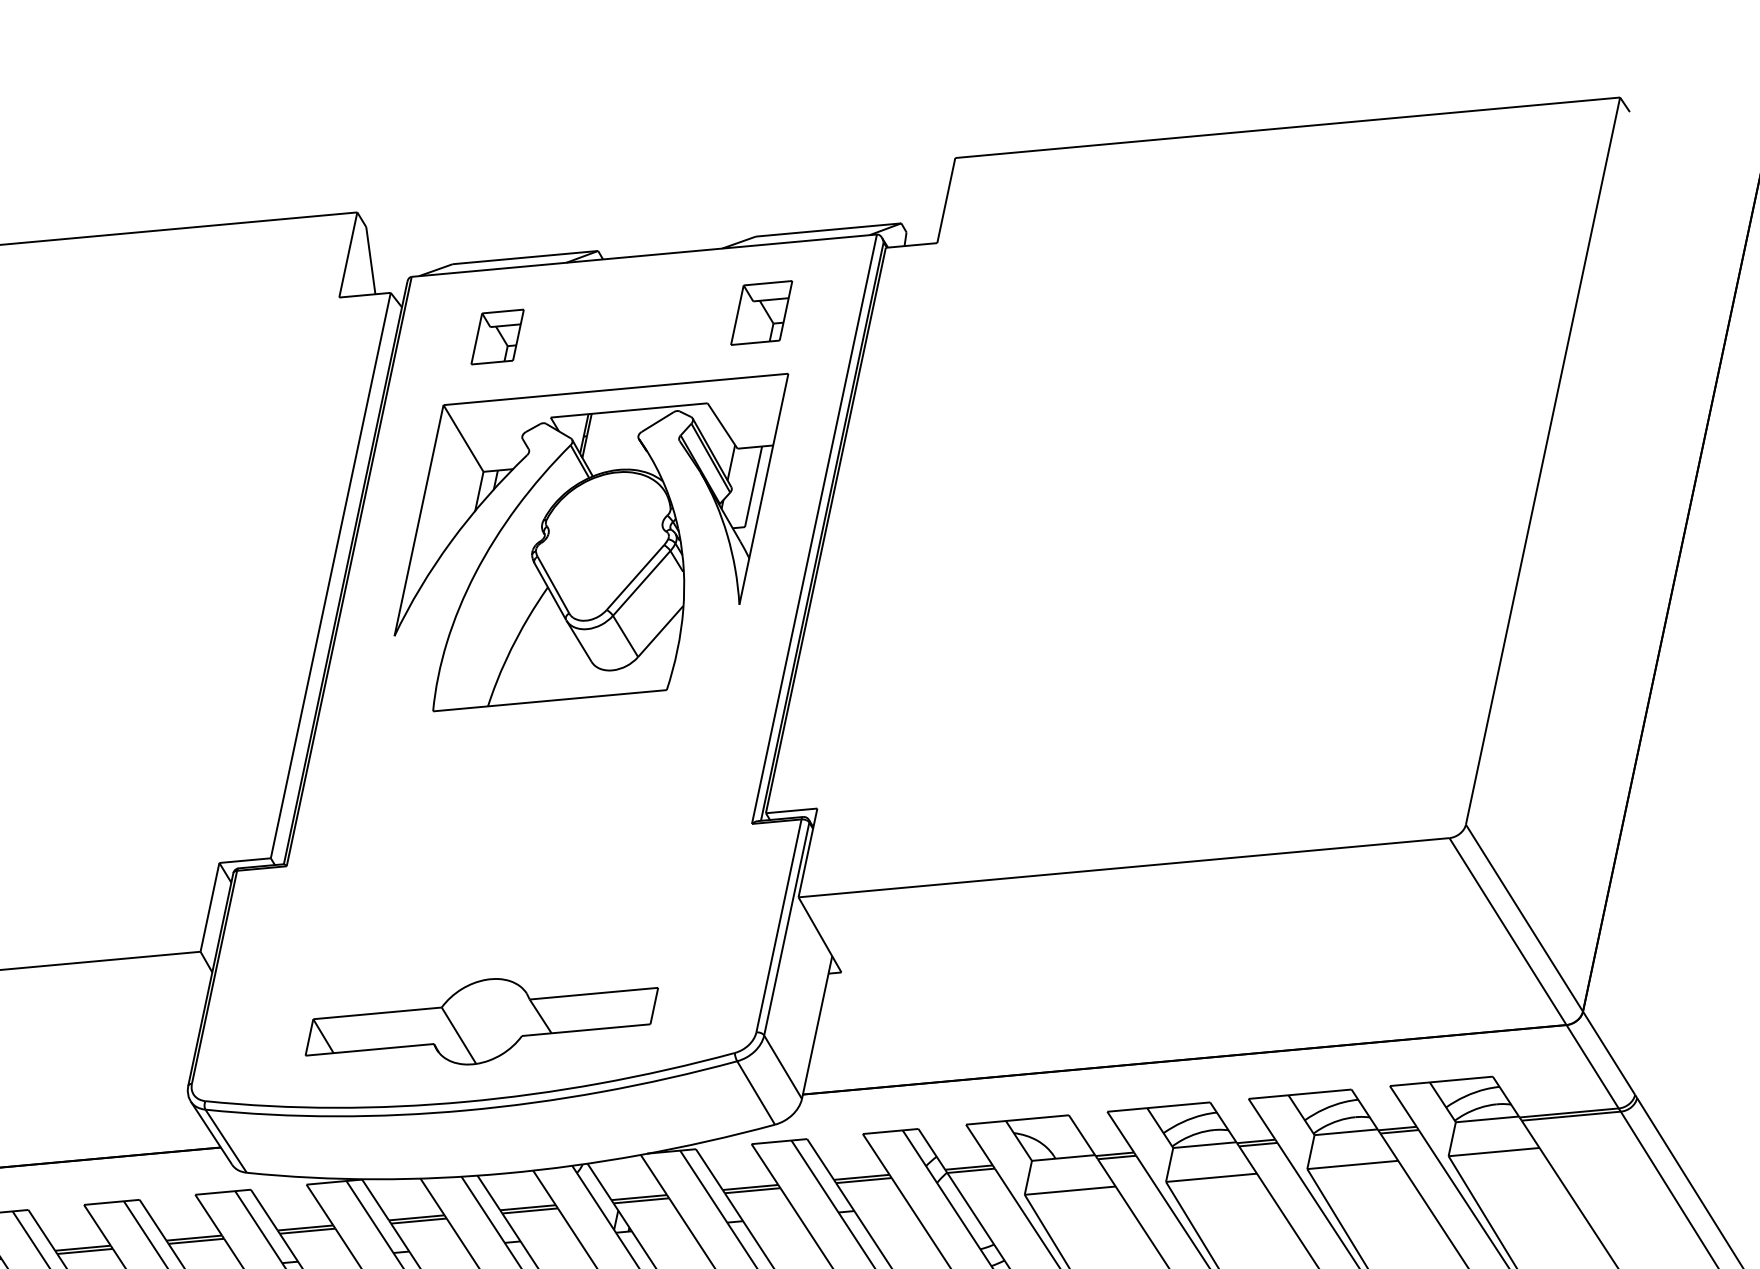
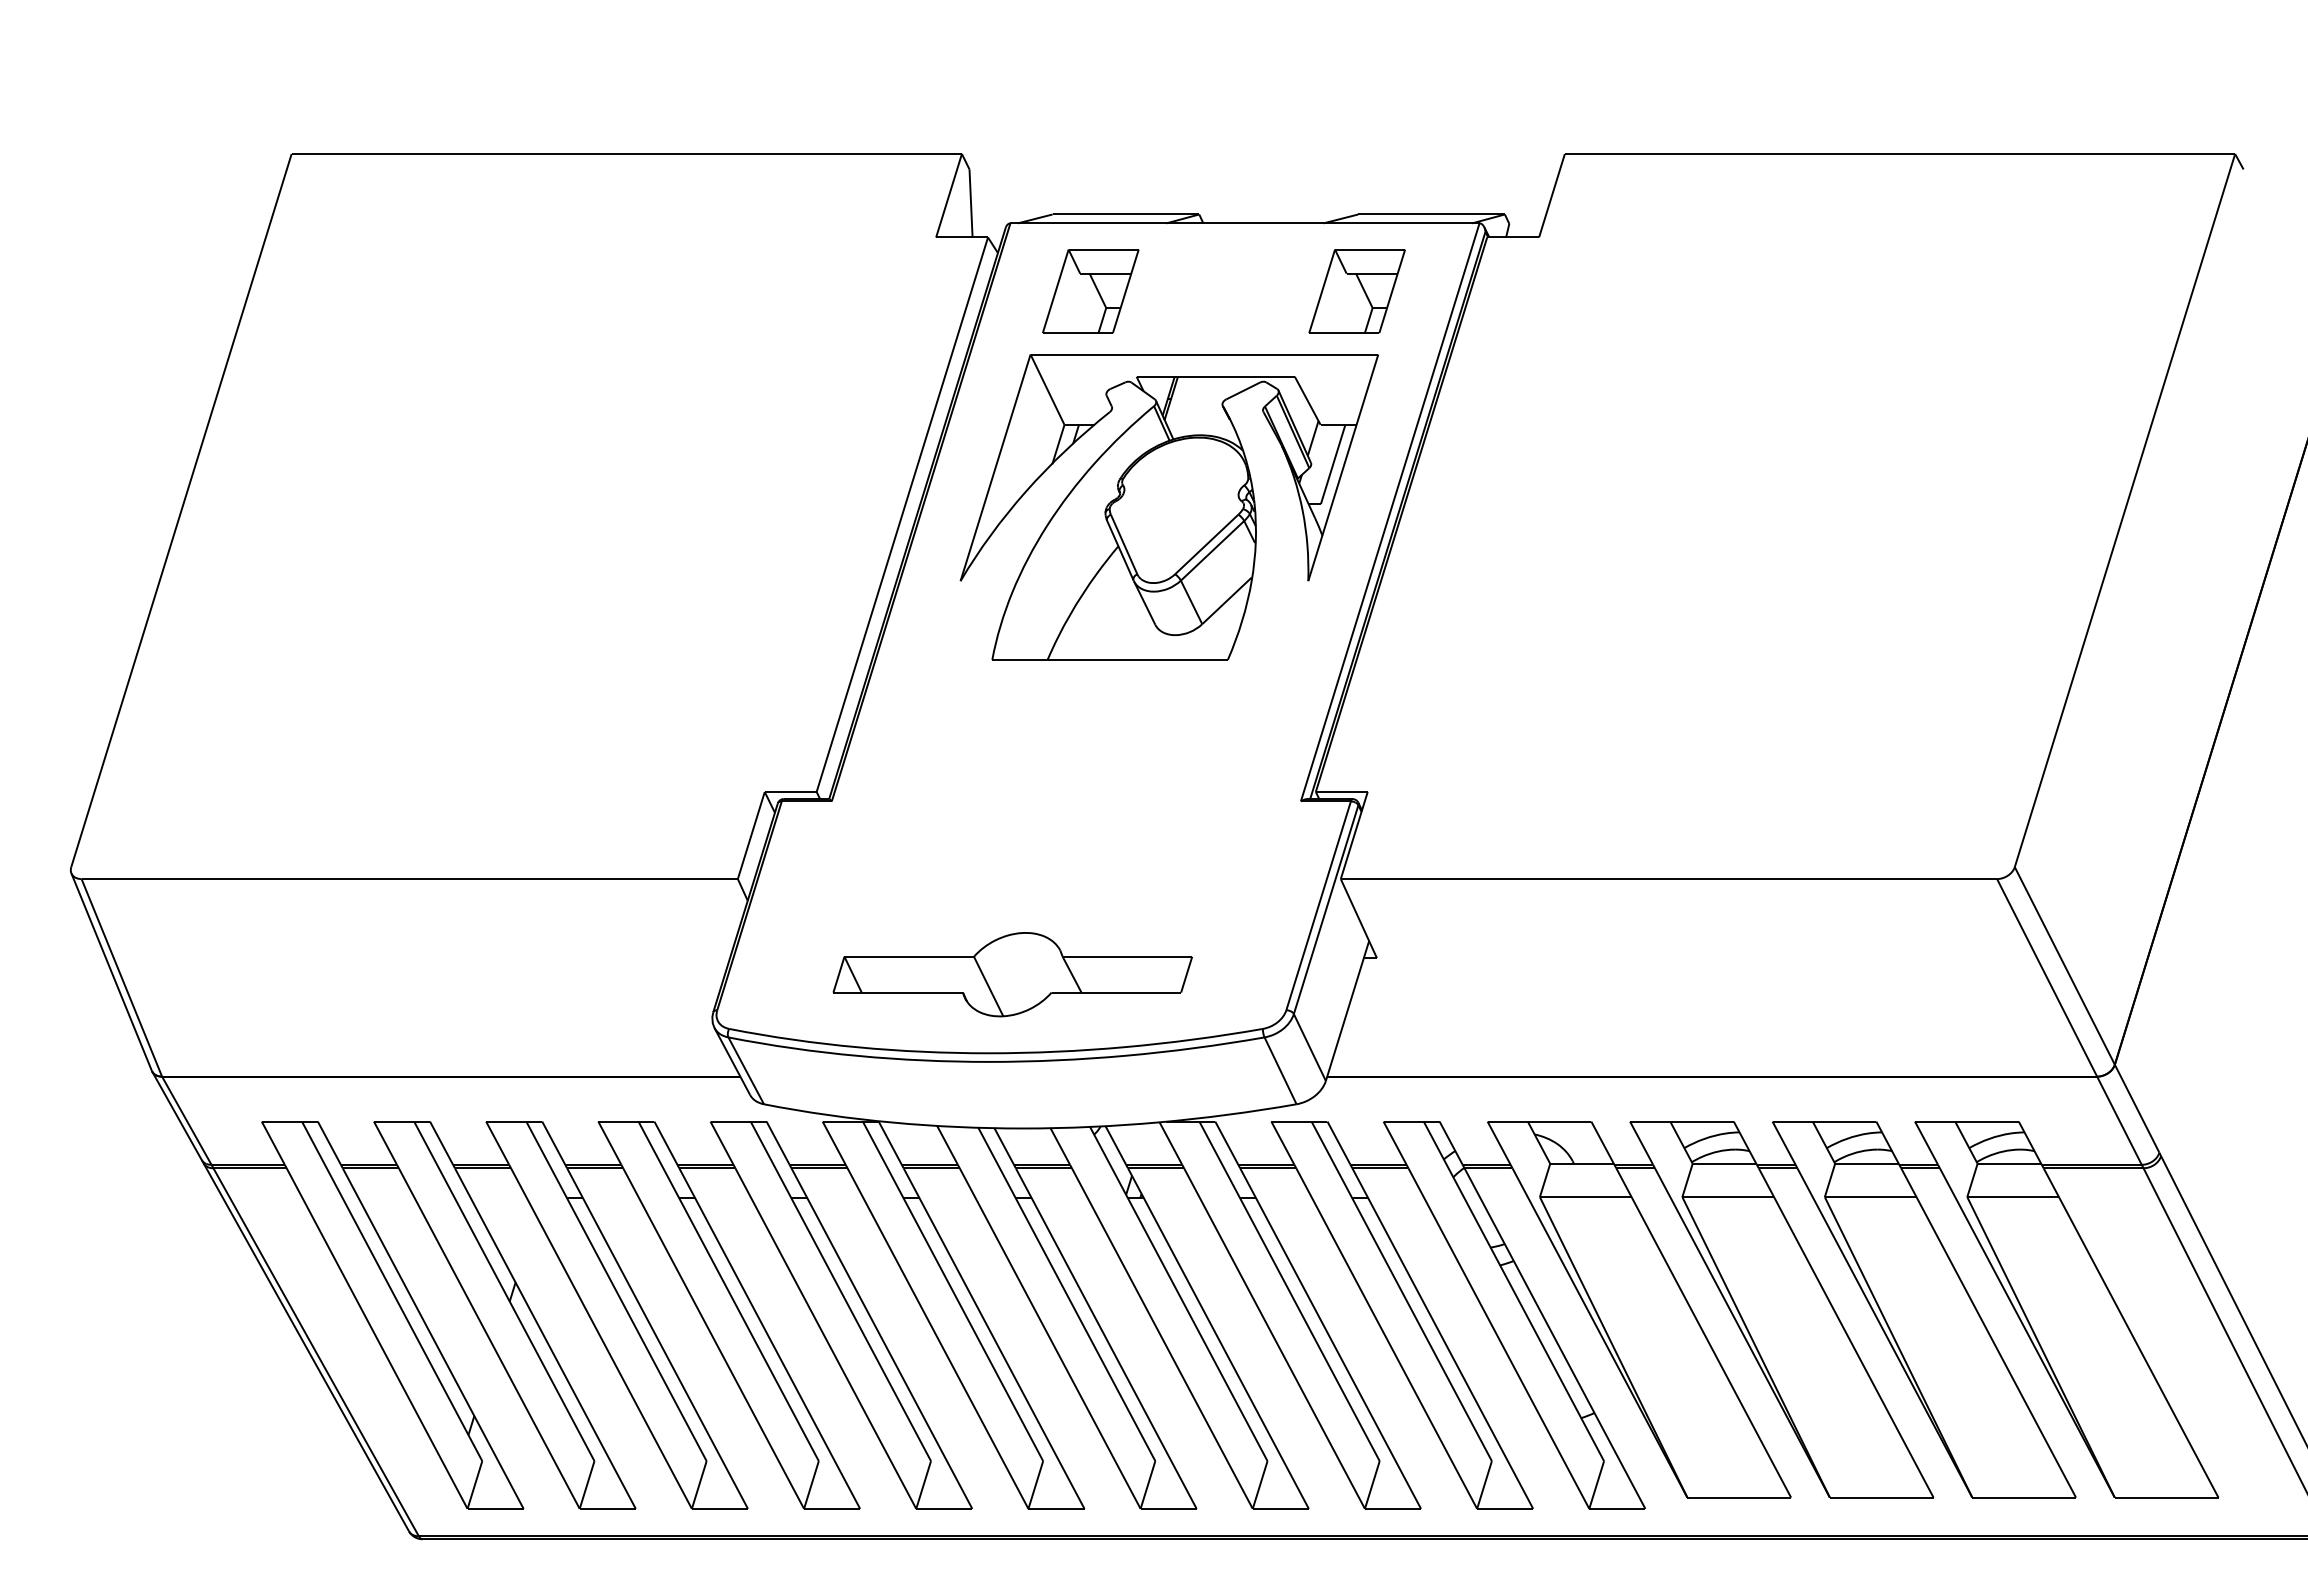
part: (761, 313) -> (1356, 291), size x1.43
part: (497, 337) -> (1090, 291), size x1.67

